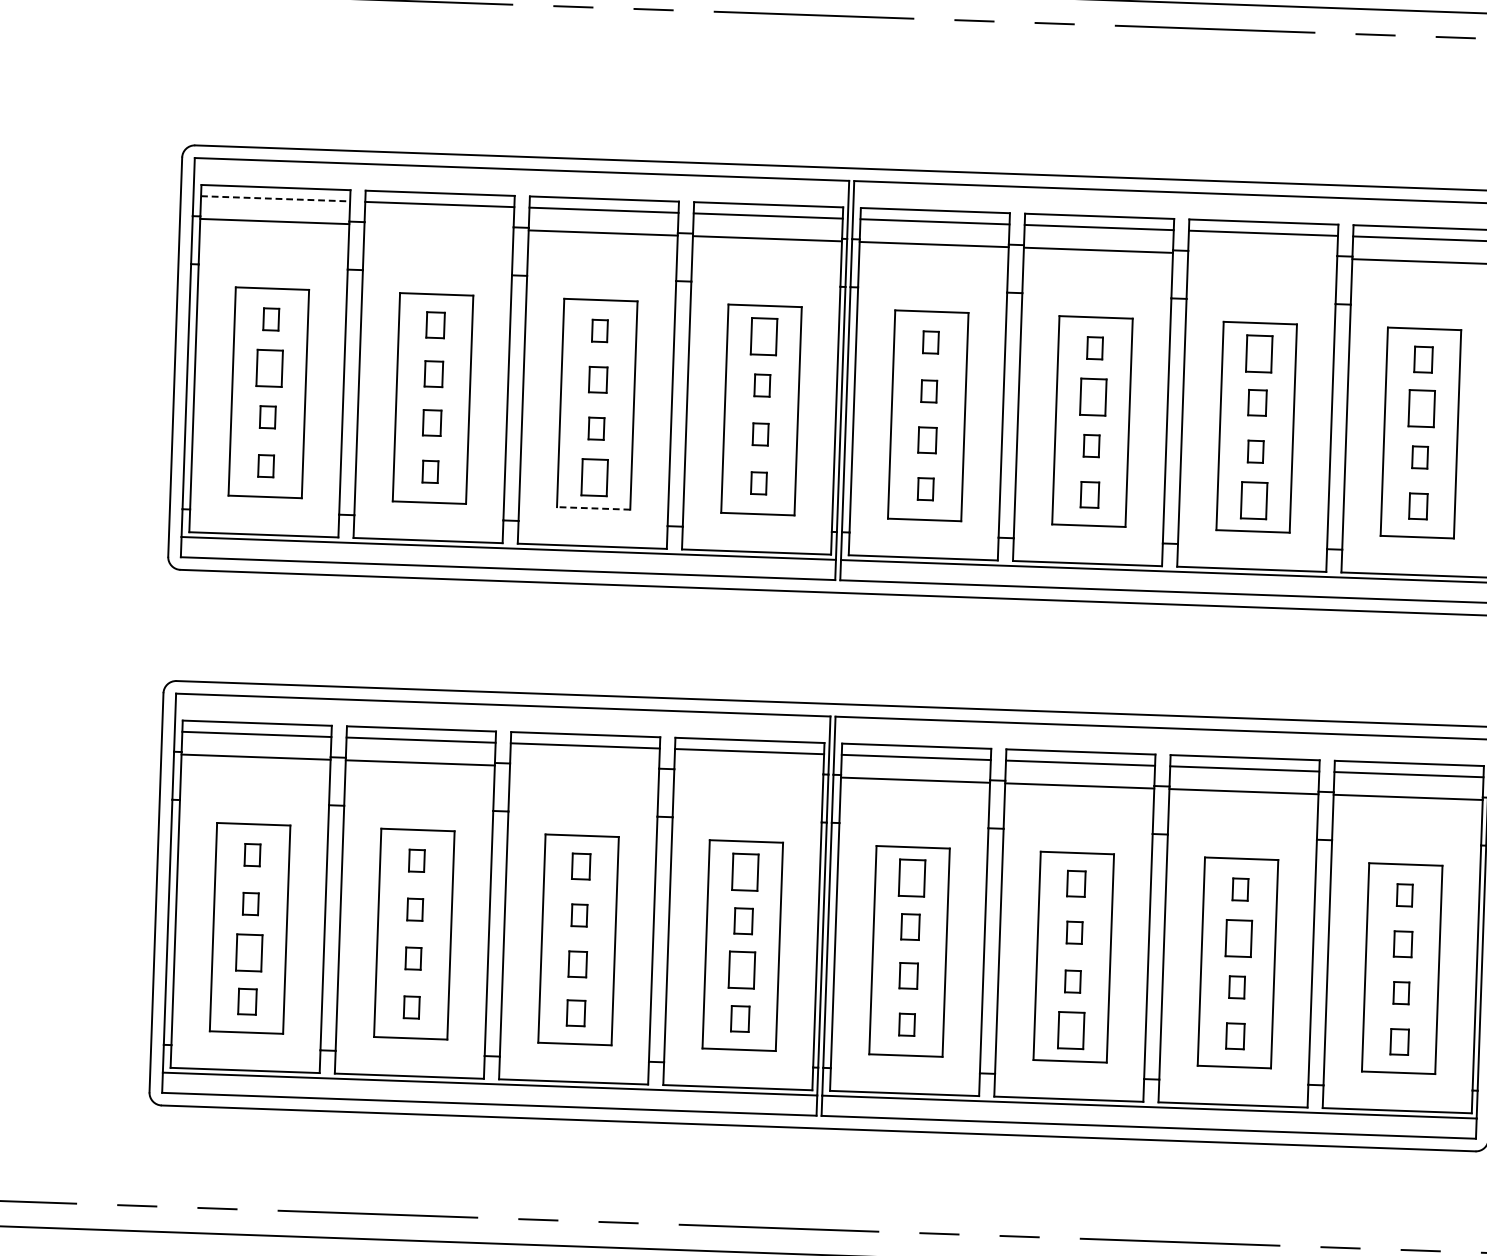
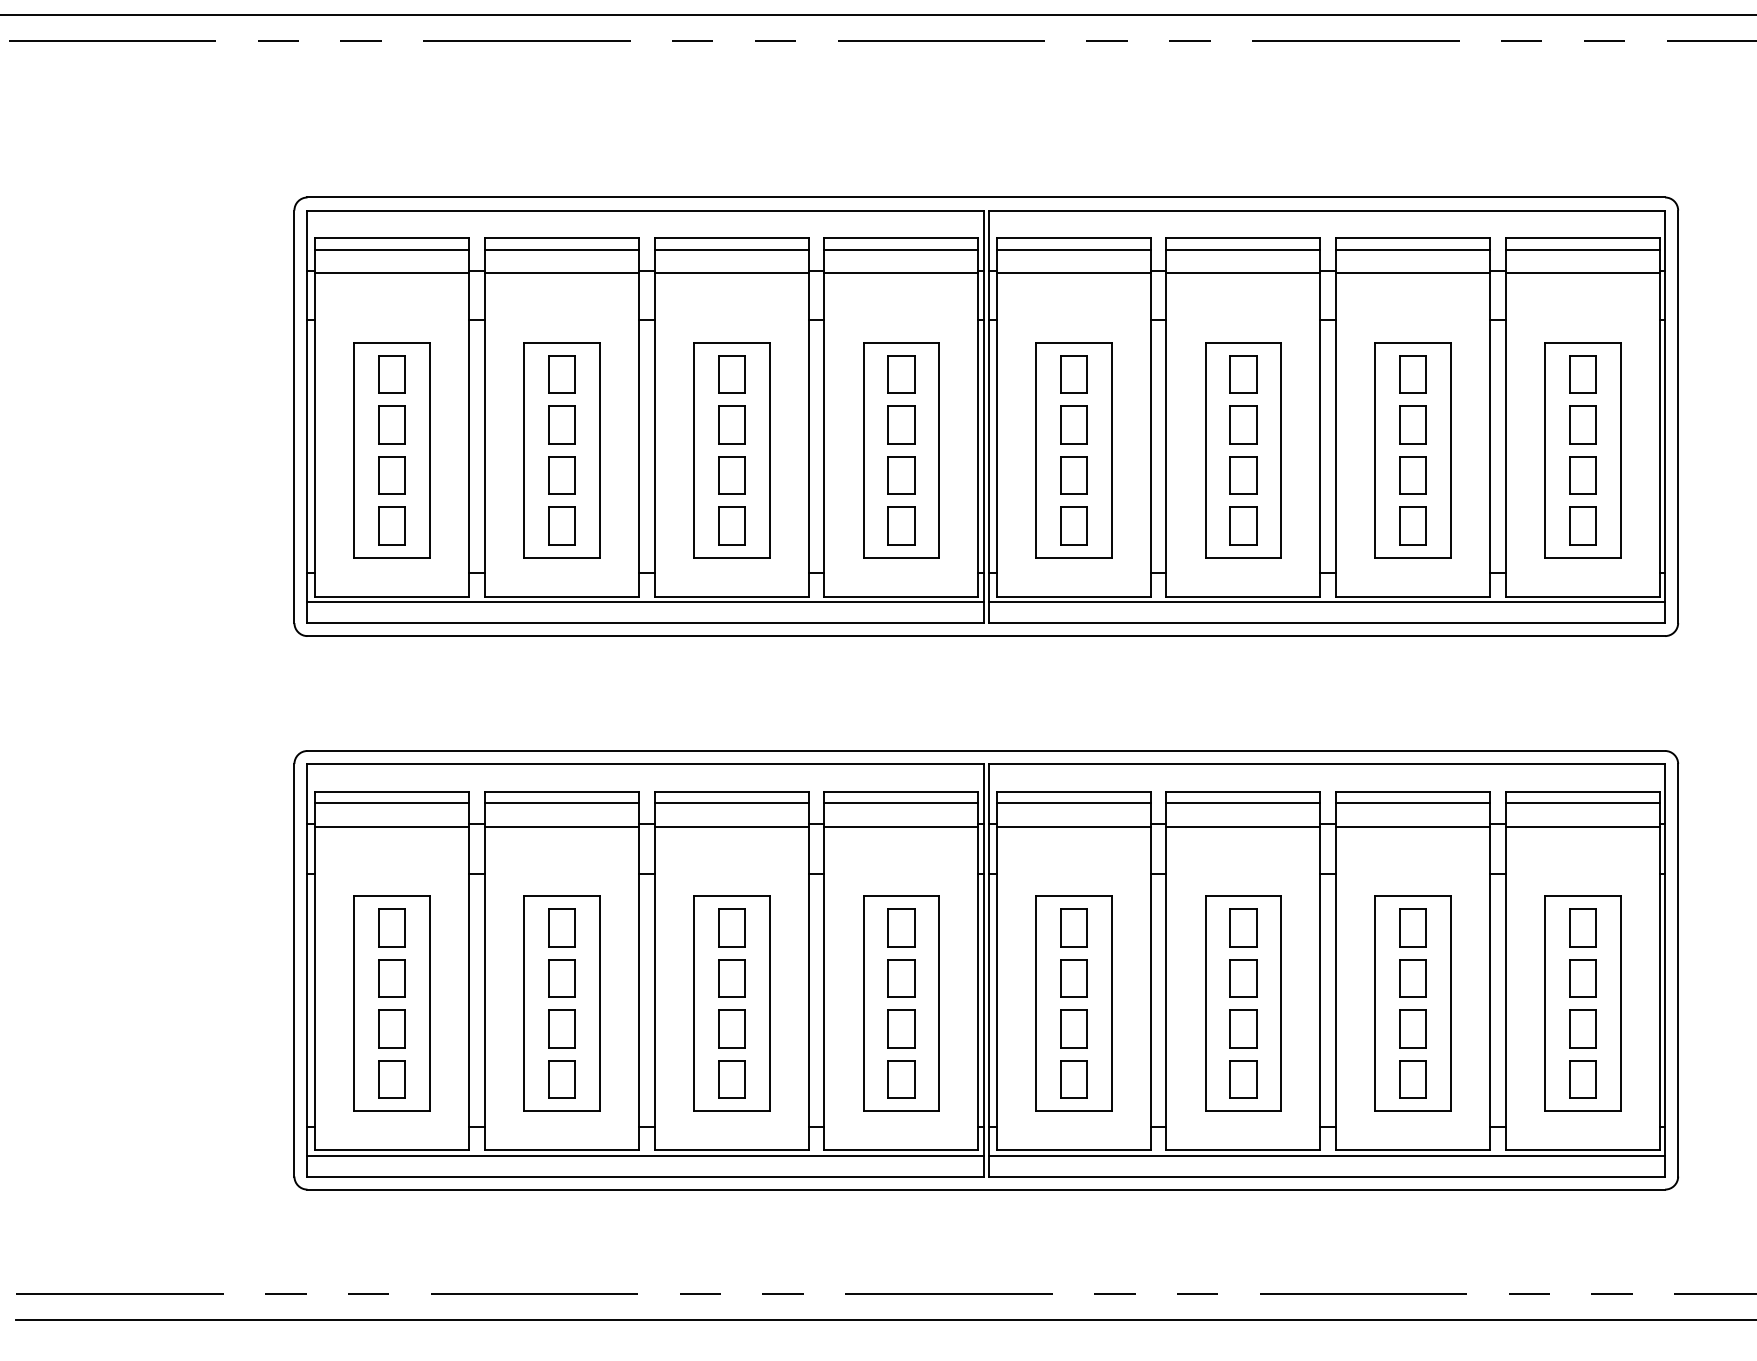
line: (275, 198) -> (392, 249), dashed -> solid
line: (439, 227) -> (562, 273), added
line: (1262, 256) -> (1413, 273), added
part: (270, 319) -> (391, 374), size x1.67
part: (435, 325) -> (561, 374), size x1.43
part: (599, 331) -> (731, 374), size x1.67
part: (930, 342) -> (1073, 374), size x1.67
part: (1095, 348) -> (1243, 374), size x1.67
part: (1423, 359) -> (1582, 374), size x1.43
part: (433, 373) -> (561, 424), size x1.43
part: (597, 379) -> (731, 424), size x1.43
part: (762, 385) -> (901, 424), size x1.67
part: (928, 390) -> (1073, 424), size x1.67
part: (1256, 402) -> (1412, 424), size x1.43
part: (267, 417) -> (391, 475), size x1.67
part: (431, 423) -> (561, 475), size x1.43
part: (596, 428) -> (731, 475), size x1.67
part: (760, 434) -> (901, 475), size x1.67
part: (927, 440) -> (1073, 475), size x1.43
part: (1091, 446) -> (1243, 475), size x1.67
part: (1255, 451) -> (1412, 475), size x1.67
part: (1419, 457) -> (1582, 475), size x1.67
part: (265, 465) -> (391, 525), size x1.67
part: (429, 471) -> (561, 525), size x1.67
part: (759, 482) -> (901, 525), size x1.67
part: (925, 488) -> (1073, 525), size x1.67
part: (1089, 494) -> (1243, 525), size x1.43
part: (1418, 505) -> (1582, 525), size x1.43
line: (593, 508) -> (731, 557), dashed -> solid
line: (584, 768) -> (731, 826), added
line: (748, 774) -> (901, 826), added
part: (251, 854) -> (391, 927), size x1.67
part: (416, 860) -> (561, 927), size x1.67
part: (580, 866) -> (731, 927), size x1.43
part: (1076, 883) -> (1243, 927), size x1.43
part: (1239, 889) -> (1412, 927), size x1.67
part: (1404, 894) -> (1582, 927), size x1.67
part: (250, 904) -> (391, 978), size x1.67
part: (414, 909) -> (561, 978), size x1.67
part: (579, 915) -> (731, 978), size x1.67
part: (743, 921) -> (901, 978), size x1.43
part: (910, 927) -> (1073, 978), size x1.43
part: (1074, 932) -> (1243, 978), size x1.67
part: (1402, 944) -> (1582, 978), size x1.43
part: (412, 958) -> (561, 1028), size x1.67
part: (577, 963) -> (731, 1028), size x1.43
part: (908, 975) -> (1073, 1028), size x1.43
part: (1072, 981) -> (1243, 1028), size x1.67
part: (1236, 986) -> (1412, 1028), size x1.67
part: (1401, 992) -> (1582, 1028), size x1.67
part: (246, 1001) -> (391, 1079), size x1.43
part: (411, 1007) -> (561, 1079), size x1.67
part: (575, 1013) -> (731, 1079), size x1.43
part: (740, 1019) -> (901, 1079), size x1.43
part: (906, 1024) -> (1073, 1079), size x1.67
part: (1234, 1036) -> (1412, 1079), size x1.43
part: (1399, 1042) -> (1582, 1079), size x1.43

